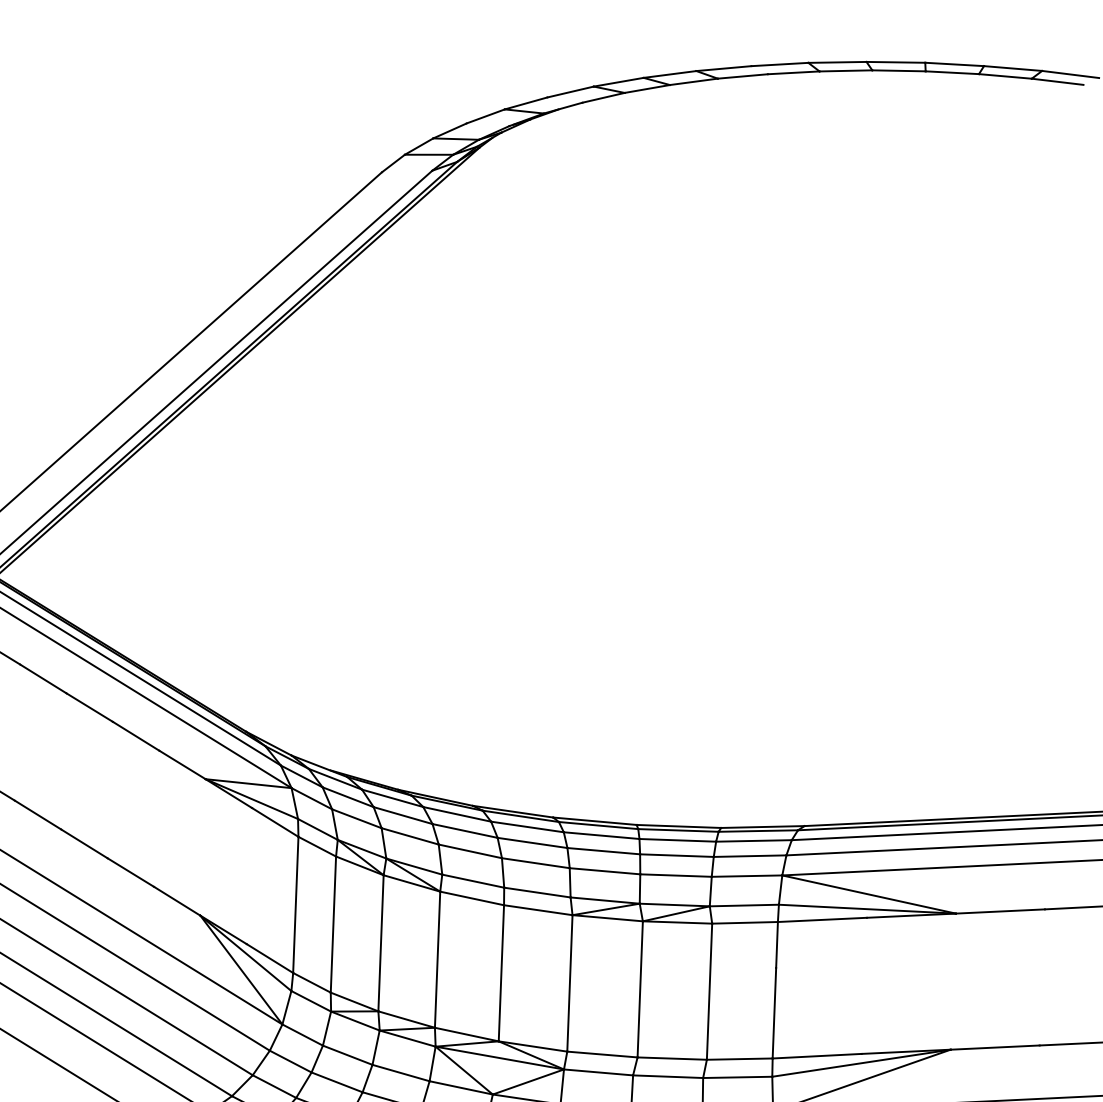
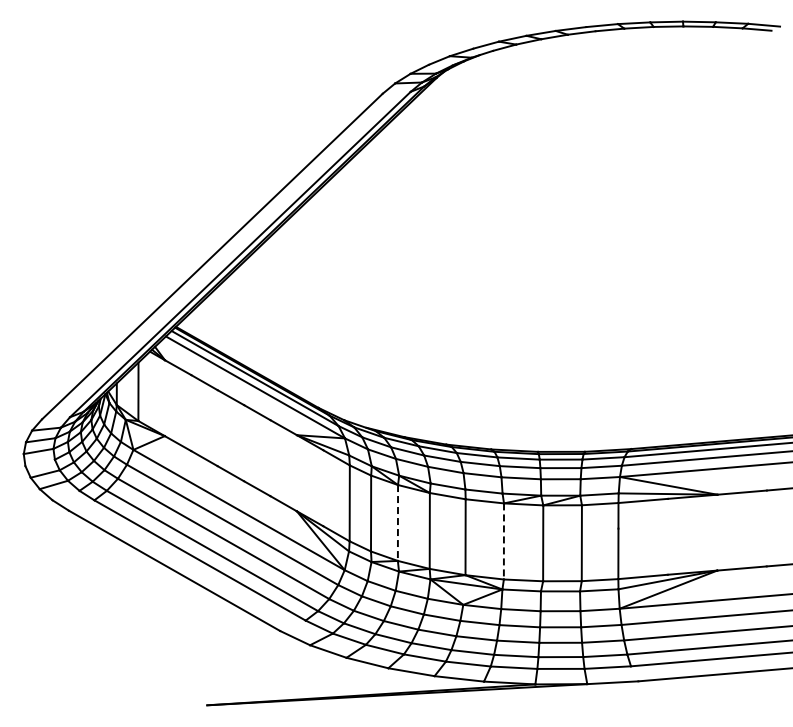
line: (380, 942) -> (397, 522), solid -> dashed
line: (569, 983) -> (503, 541), solid -> dashed

